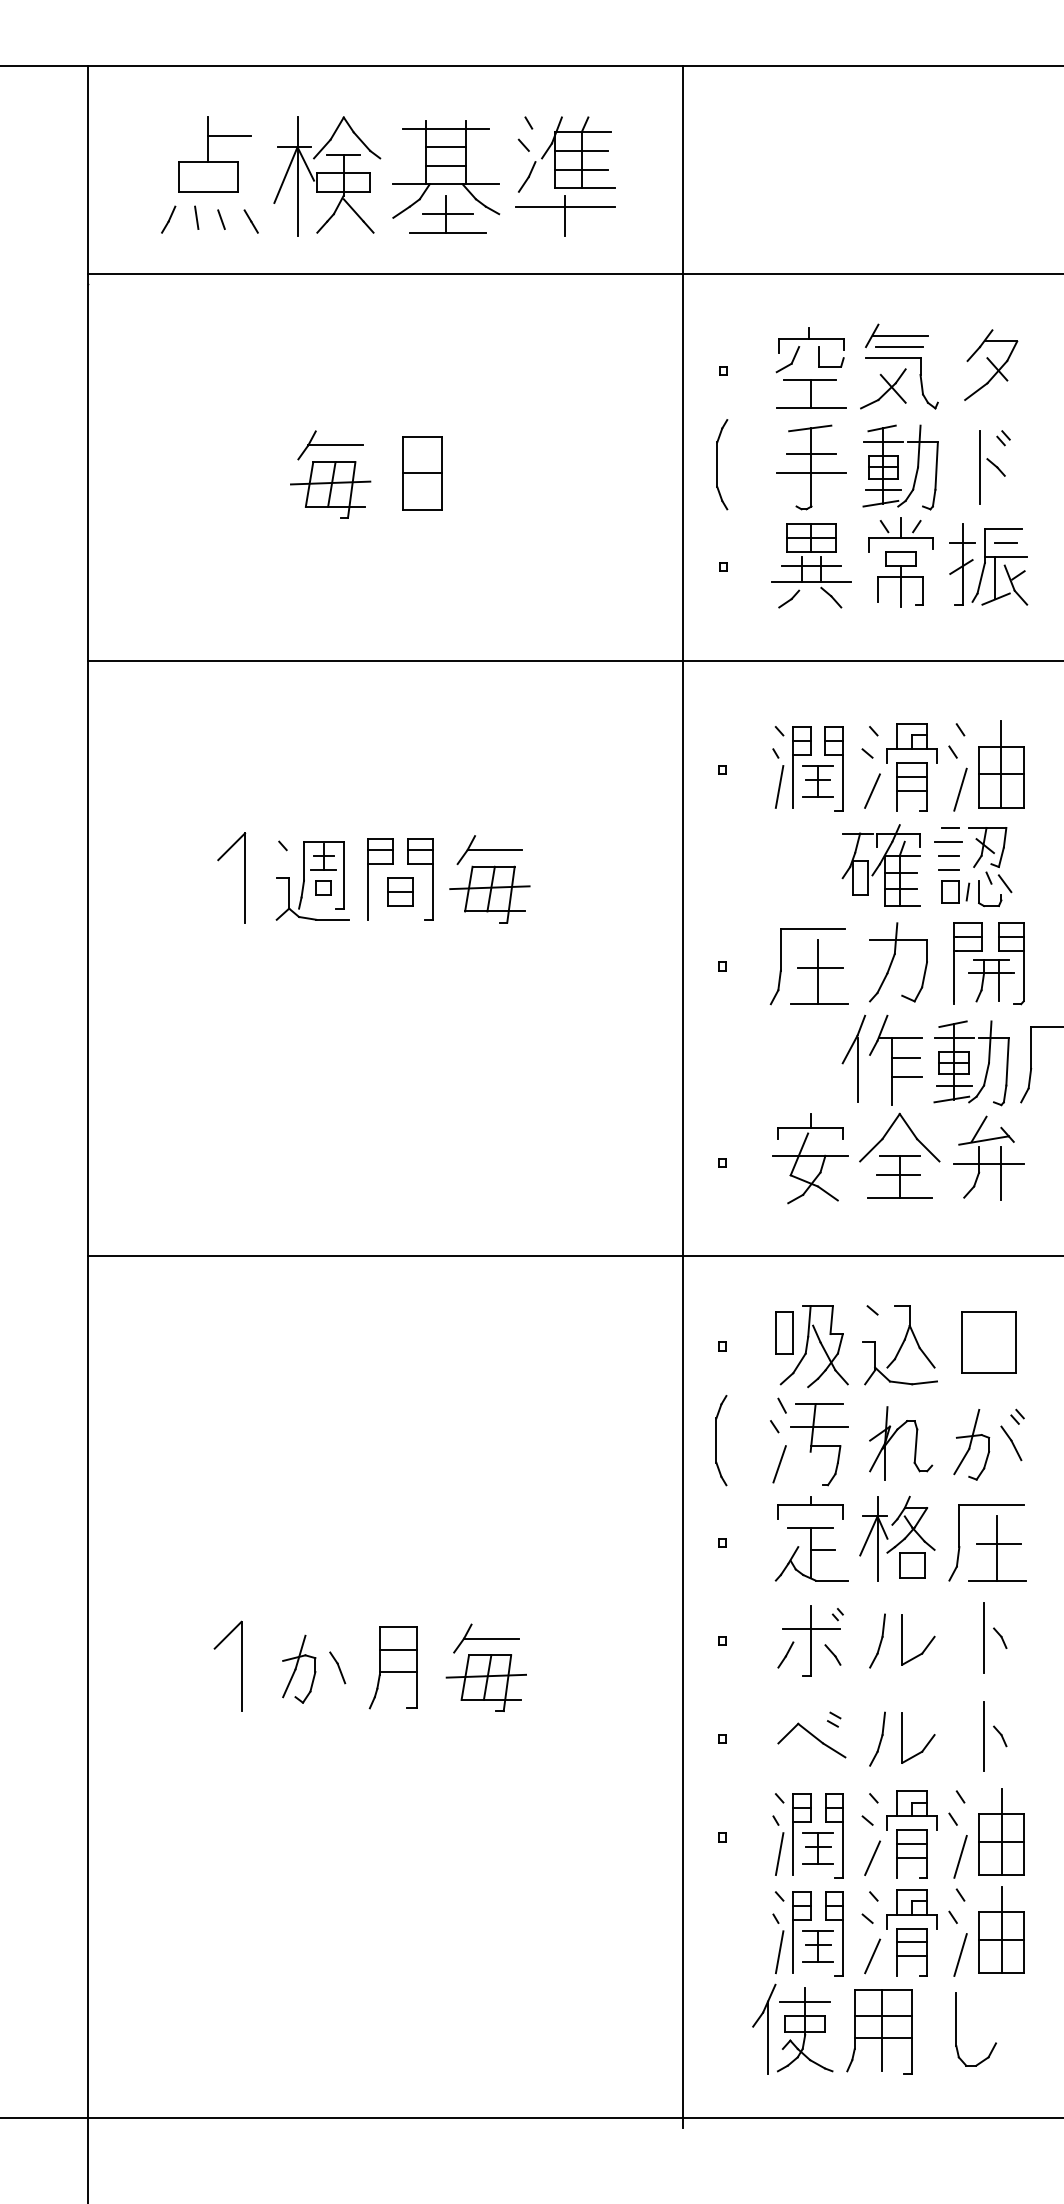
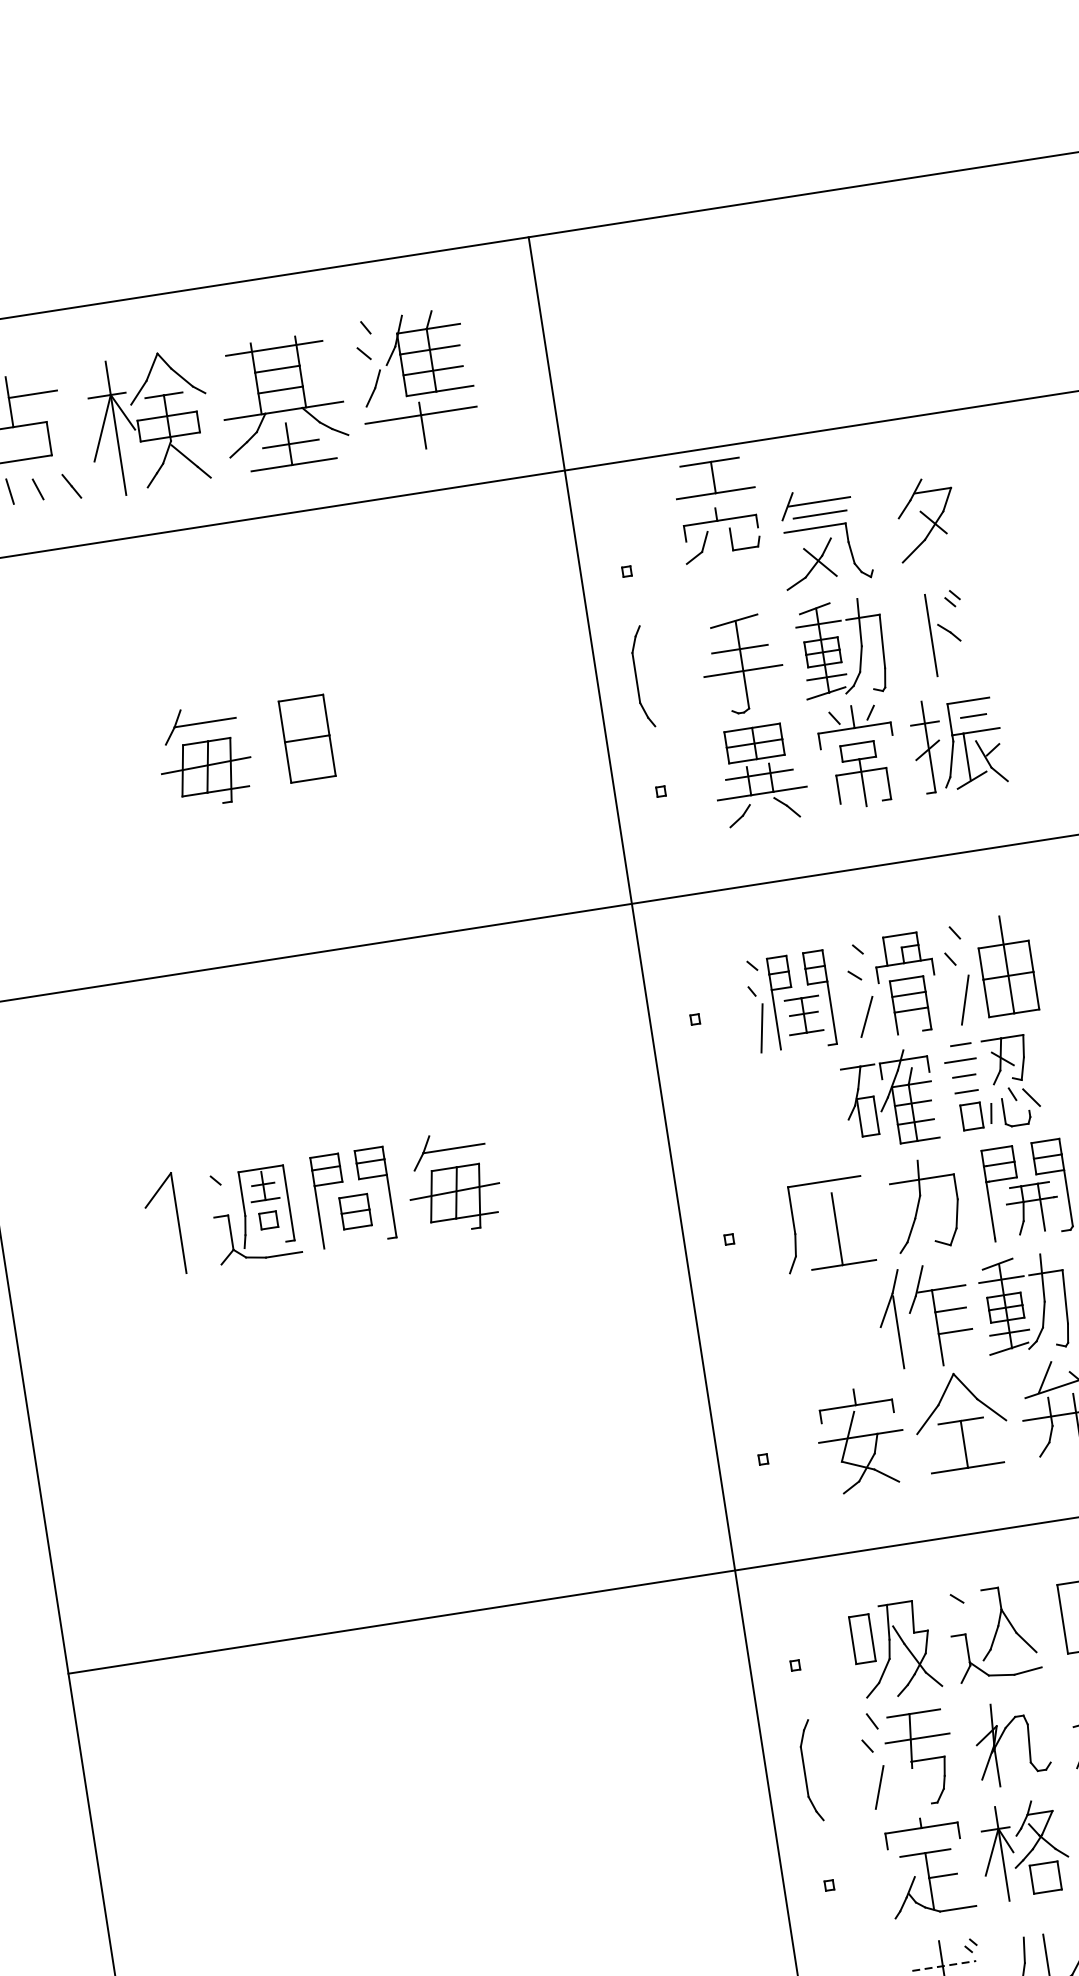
part: (811, 393) -> (713, 476), moved
line: (820, 967) -> (839, 1223), removed
line: (898, 1175) -> (962, 1443), removed
line: (811, 1628) -> (943, 1965), solid -> dashed

